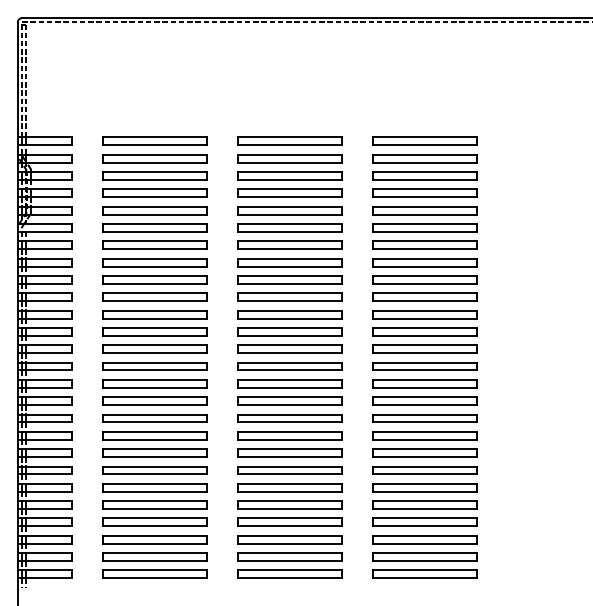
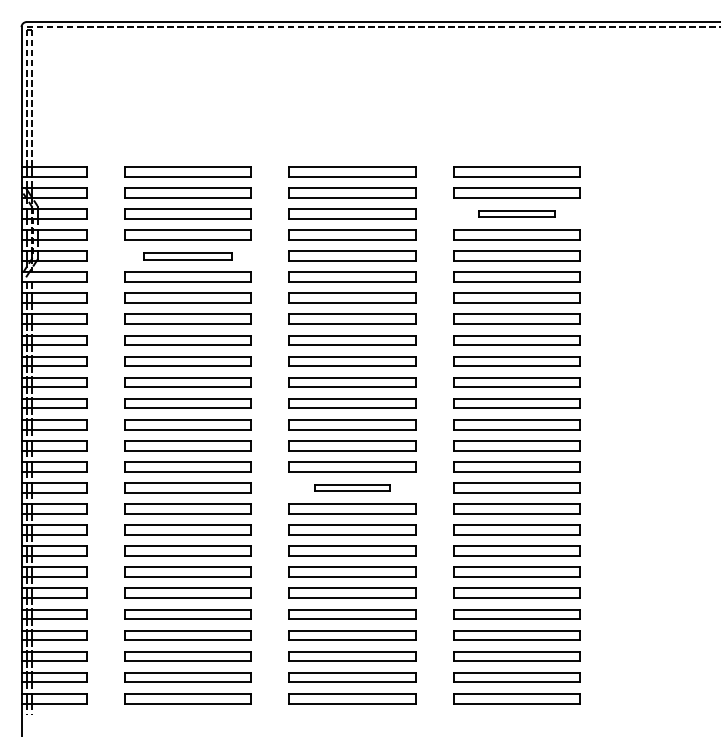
part: (424, 175) -> (516, 213), size x0.6
part: (154, 210) -> (187, 255), size x0.7
part: (289, 400) -> (351, 487), size x0.6

